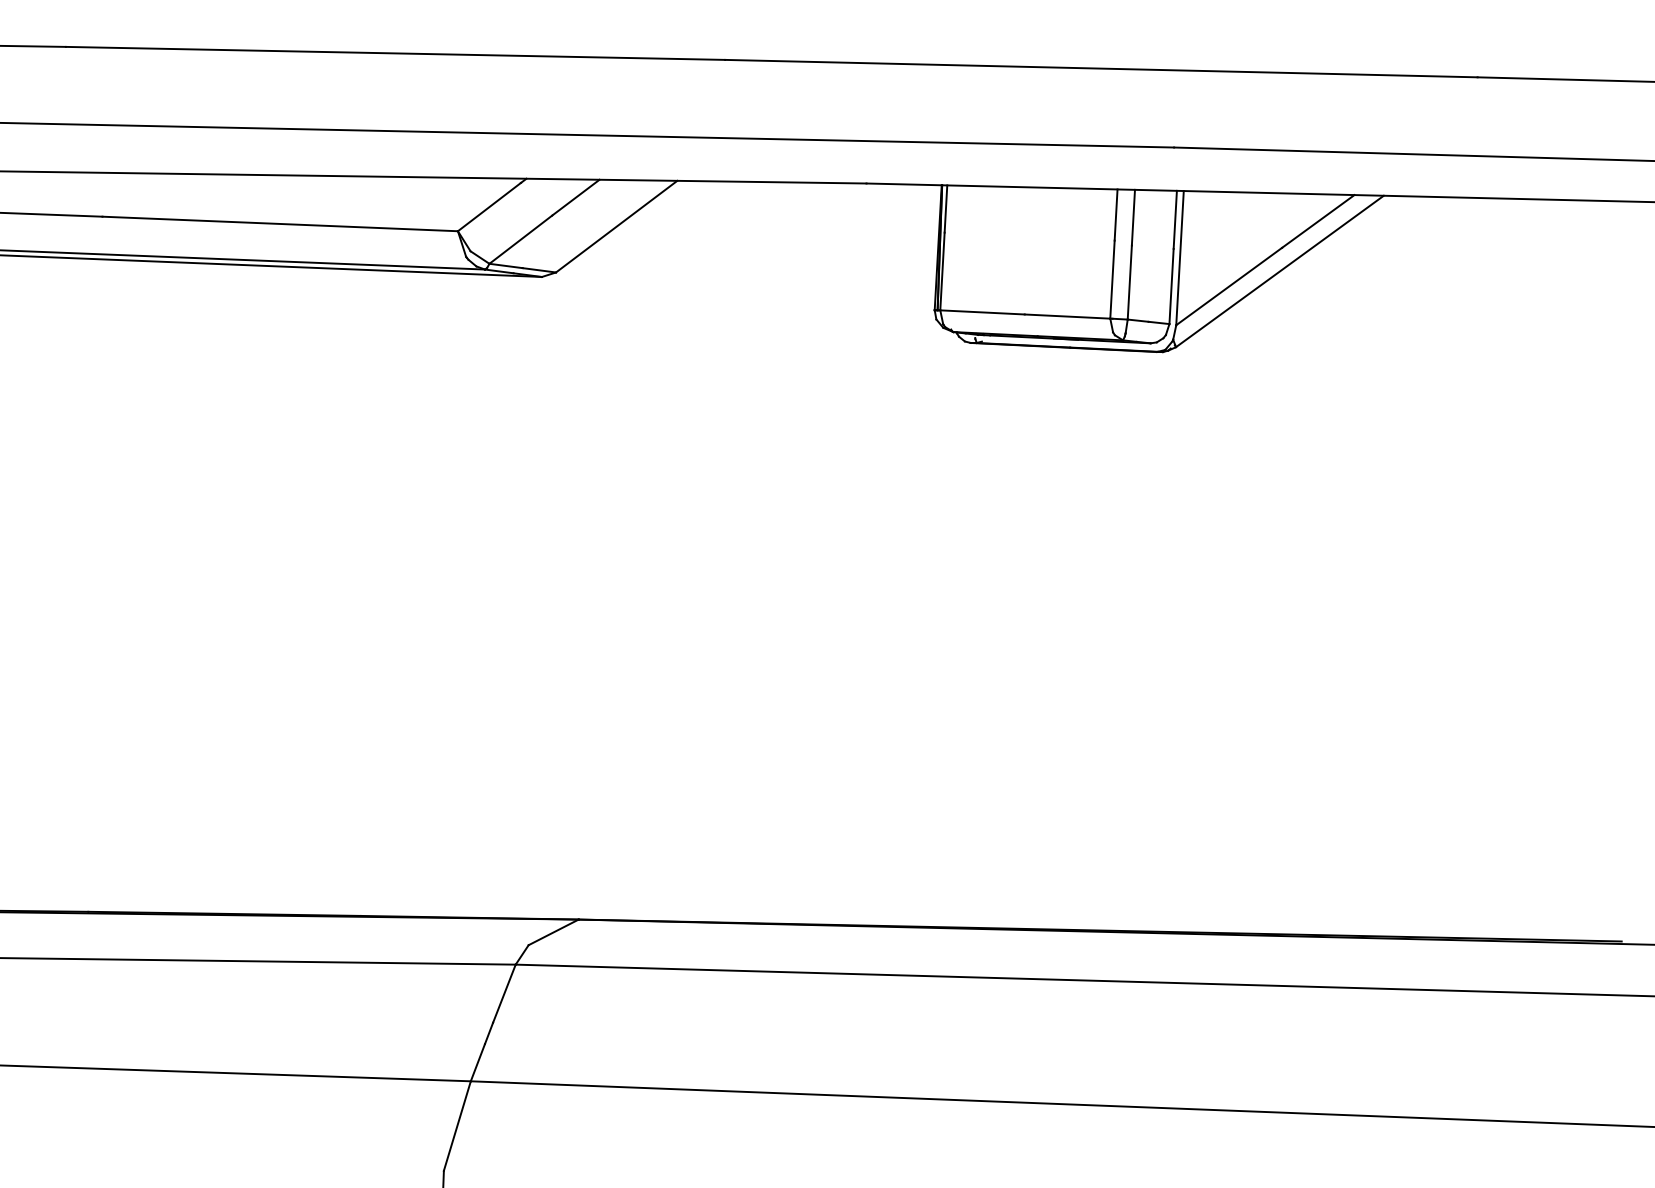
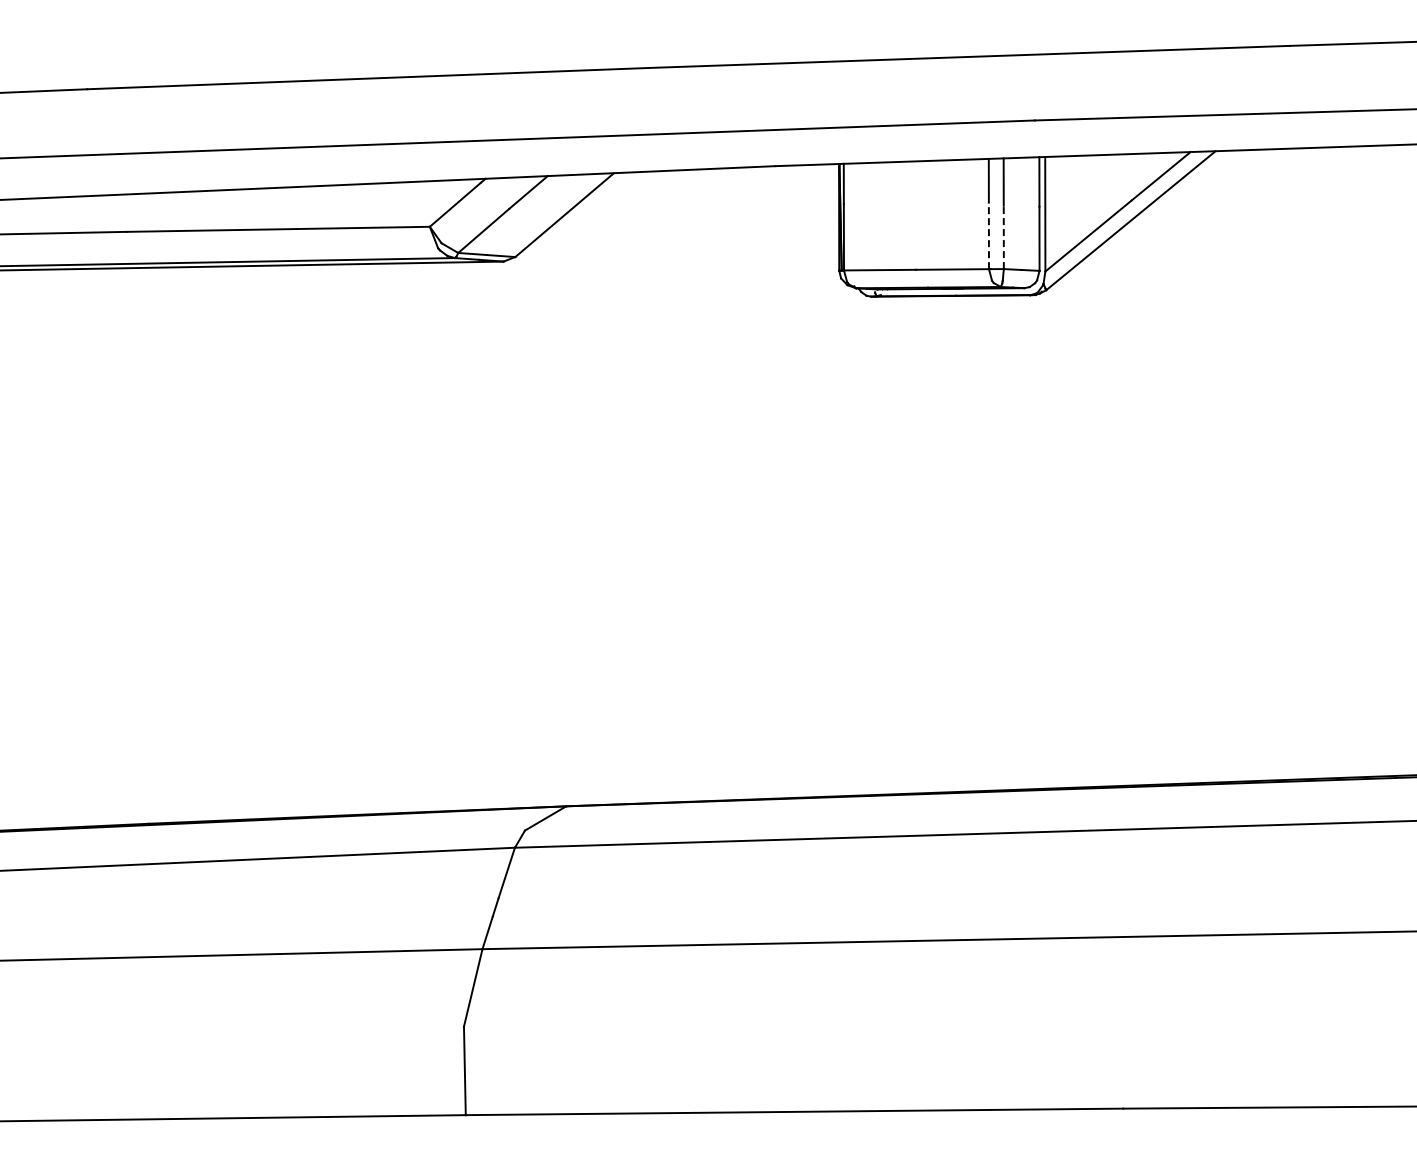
line: (1112, 279) -> (988, 235), solid -> dashed
line: (1129, 282) -> (1003, 237), solid -> dashed

